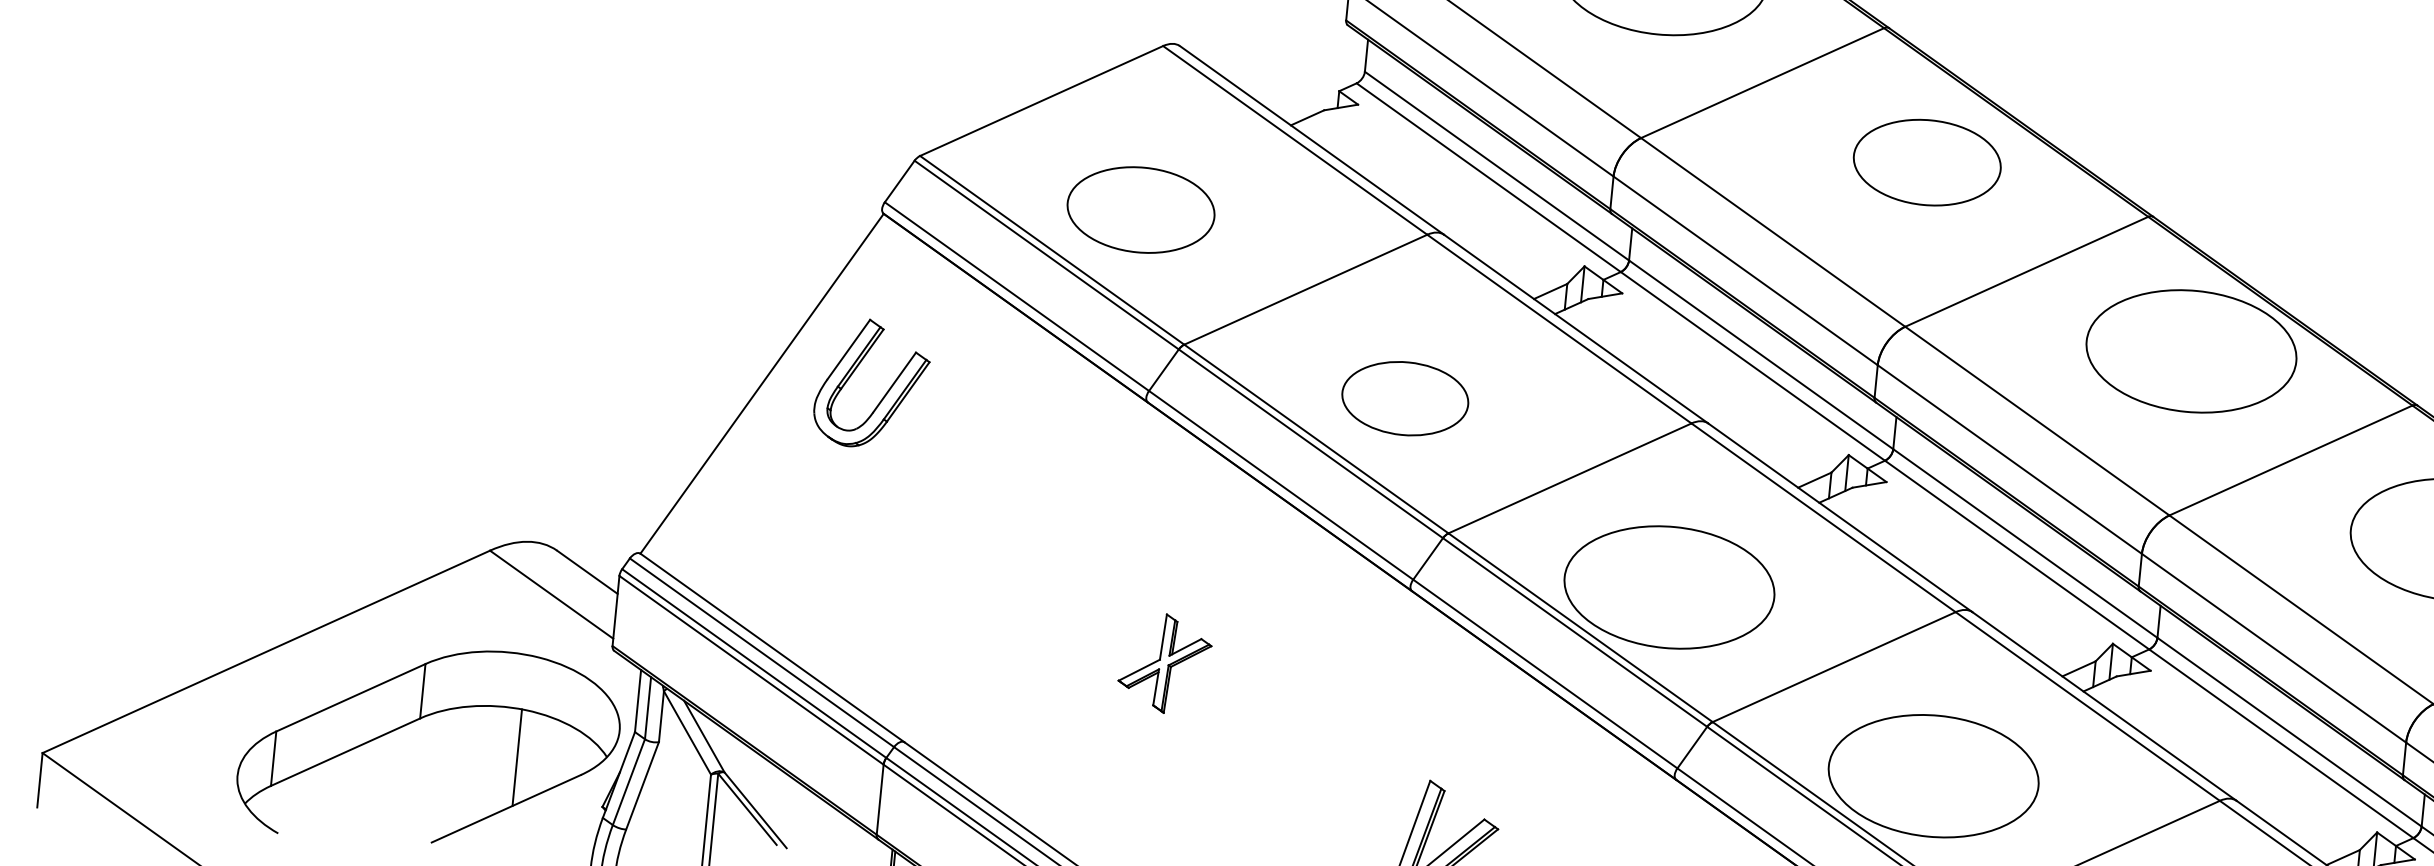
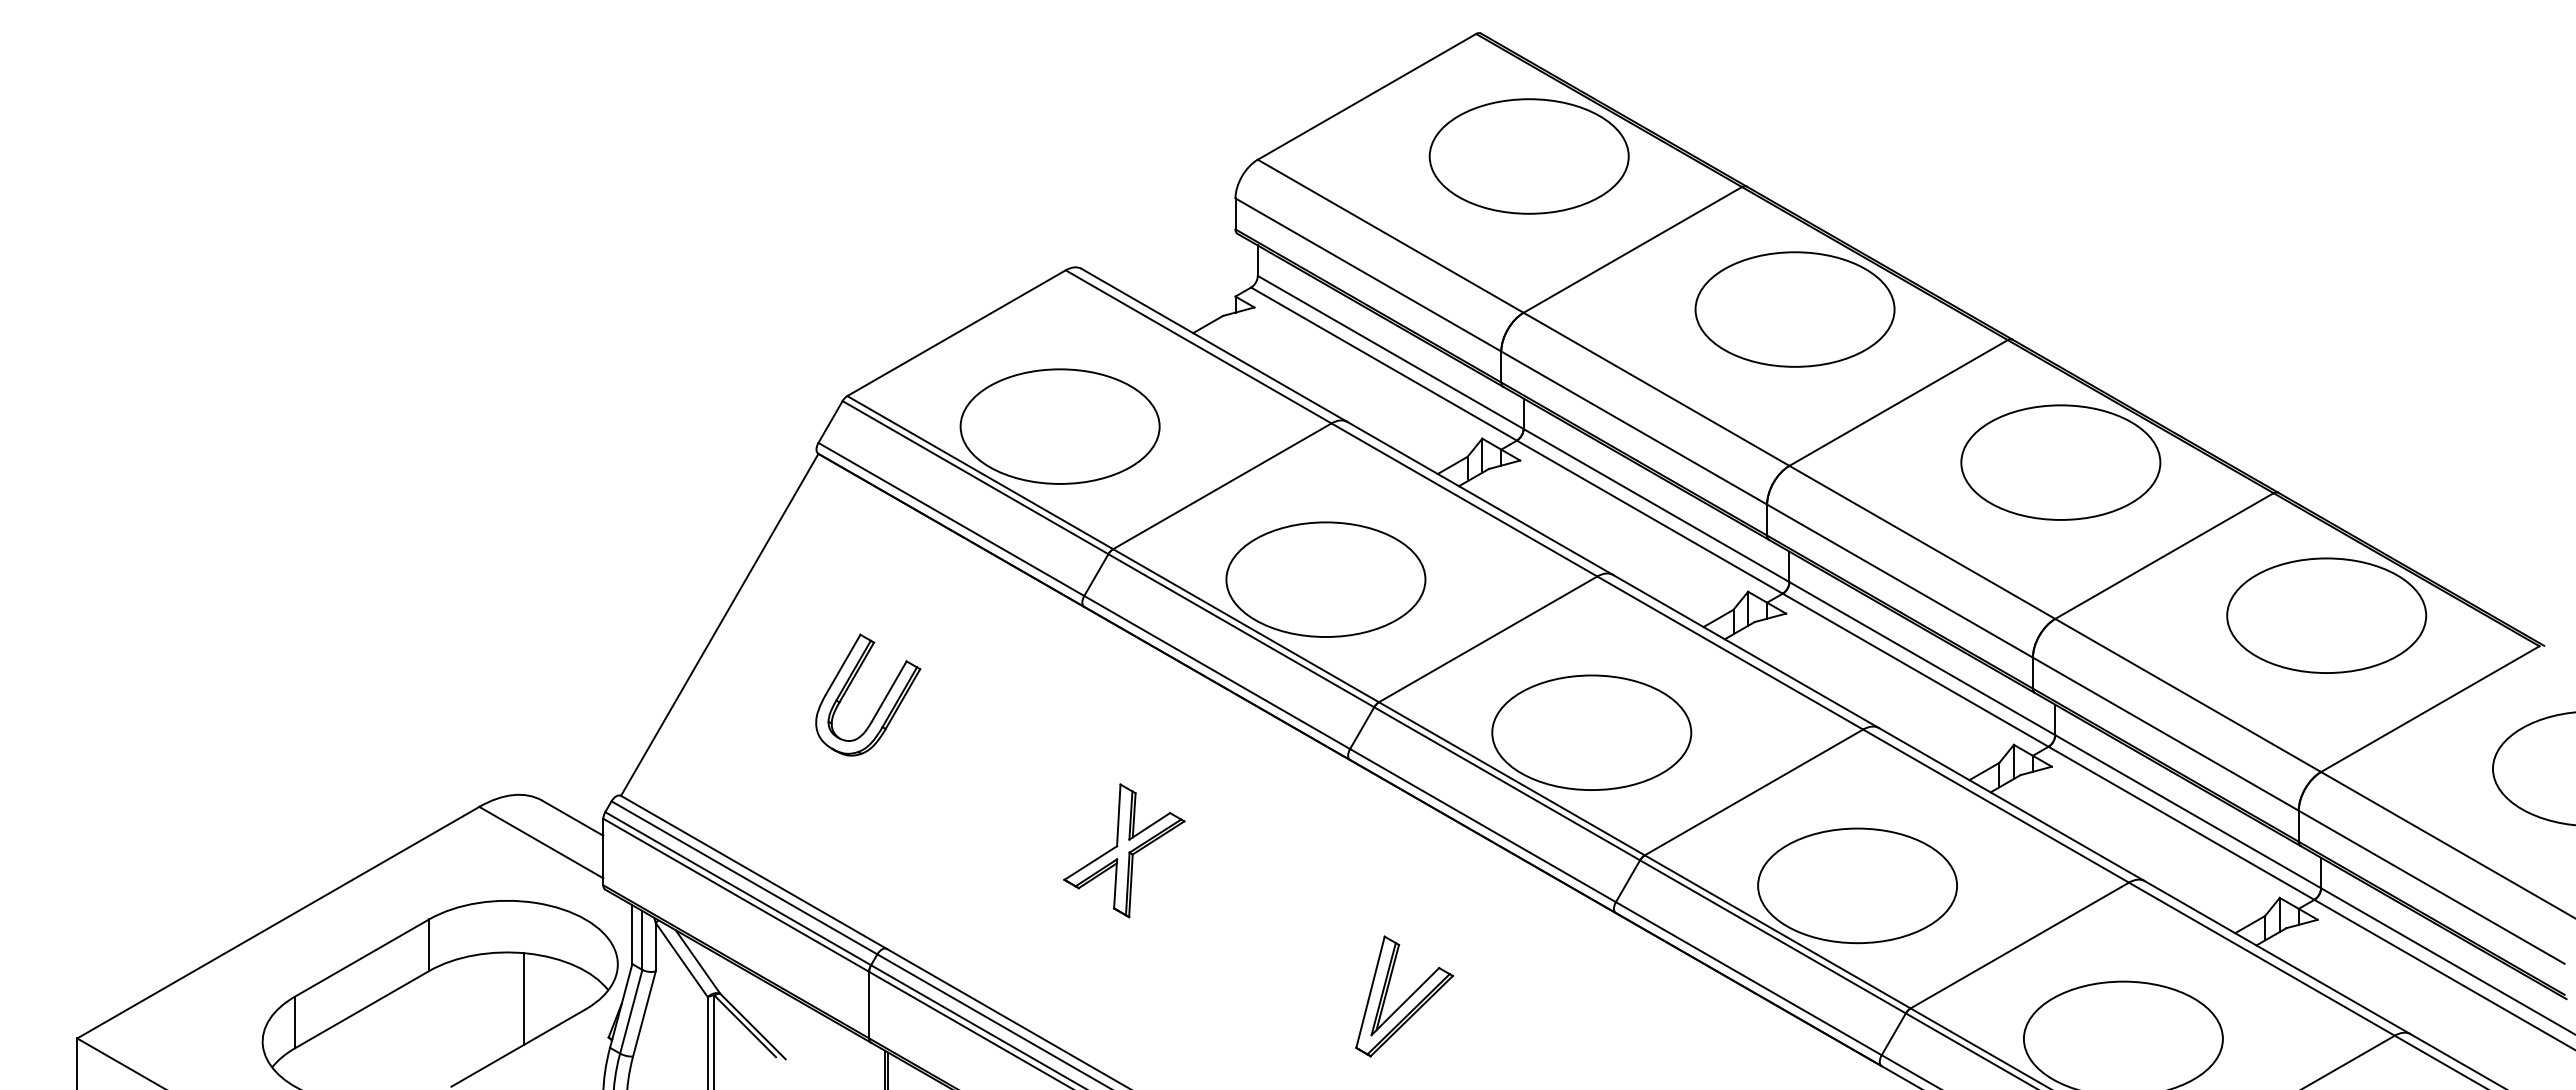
part: (1926, 162) -> (1794, 309), size x1.43
part: (1140, 209) -> (1059, 426), size x1.43
part: (885, 393) -> (881, 702), moved
part: (1404, 398) -> (1325, 579), size x1.67
part: (1165, 663) -> (1124, 850), size x1.43

